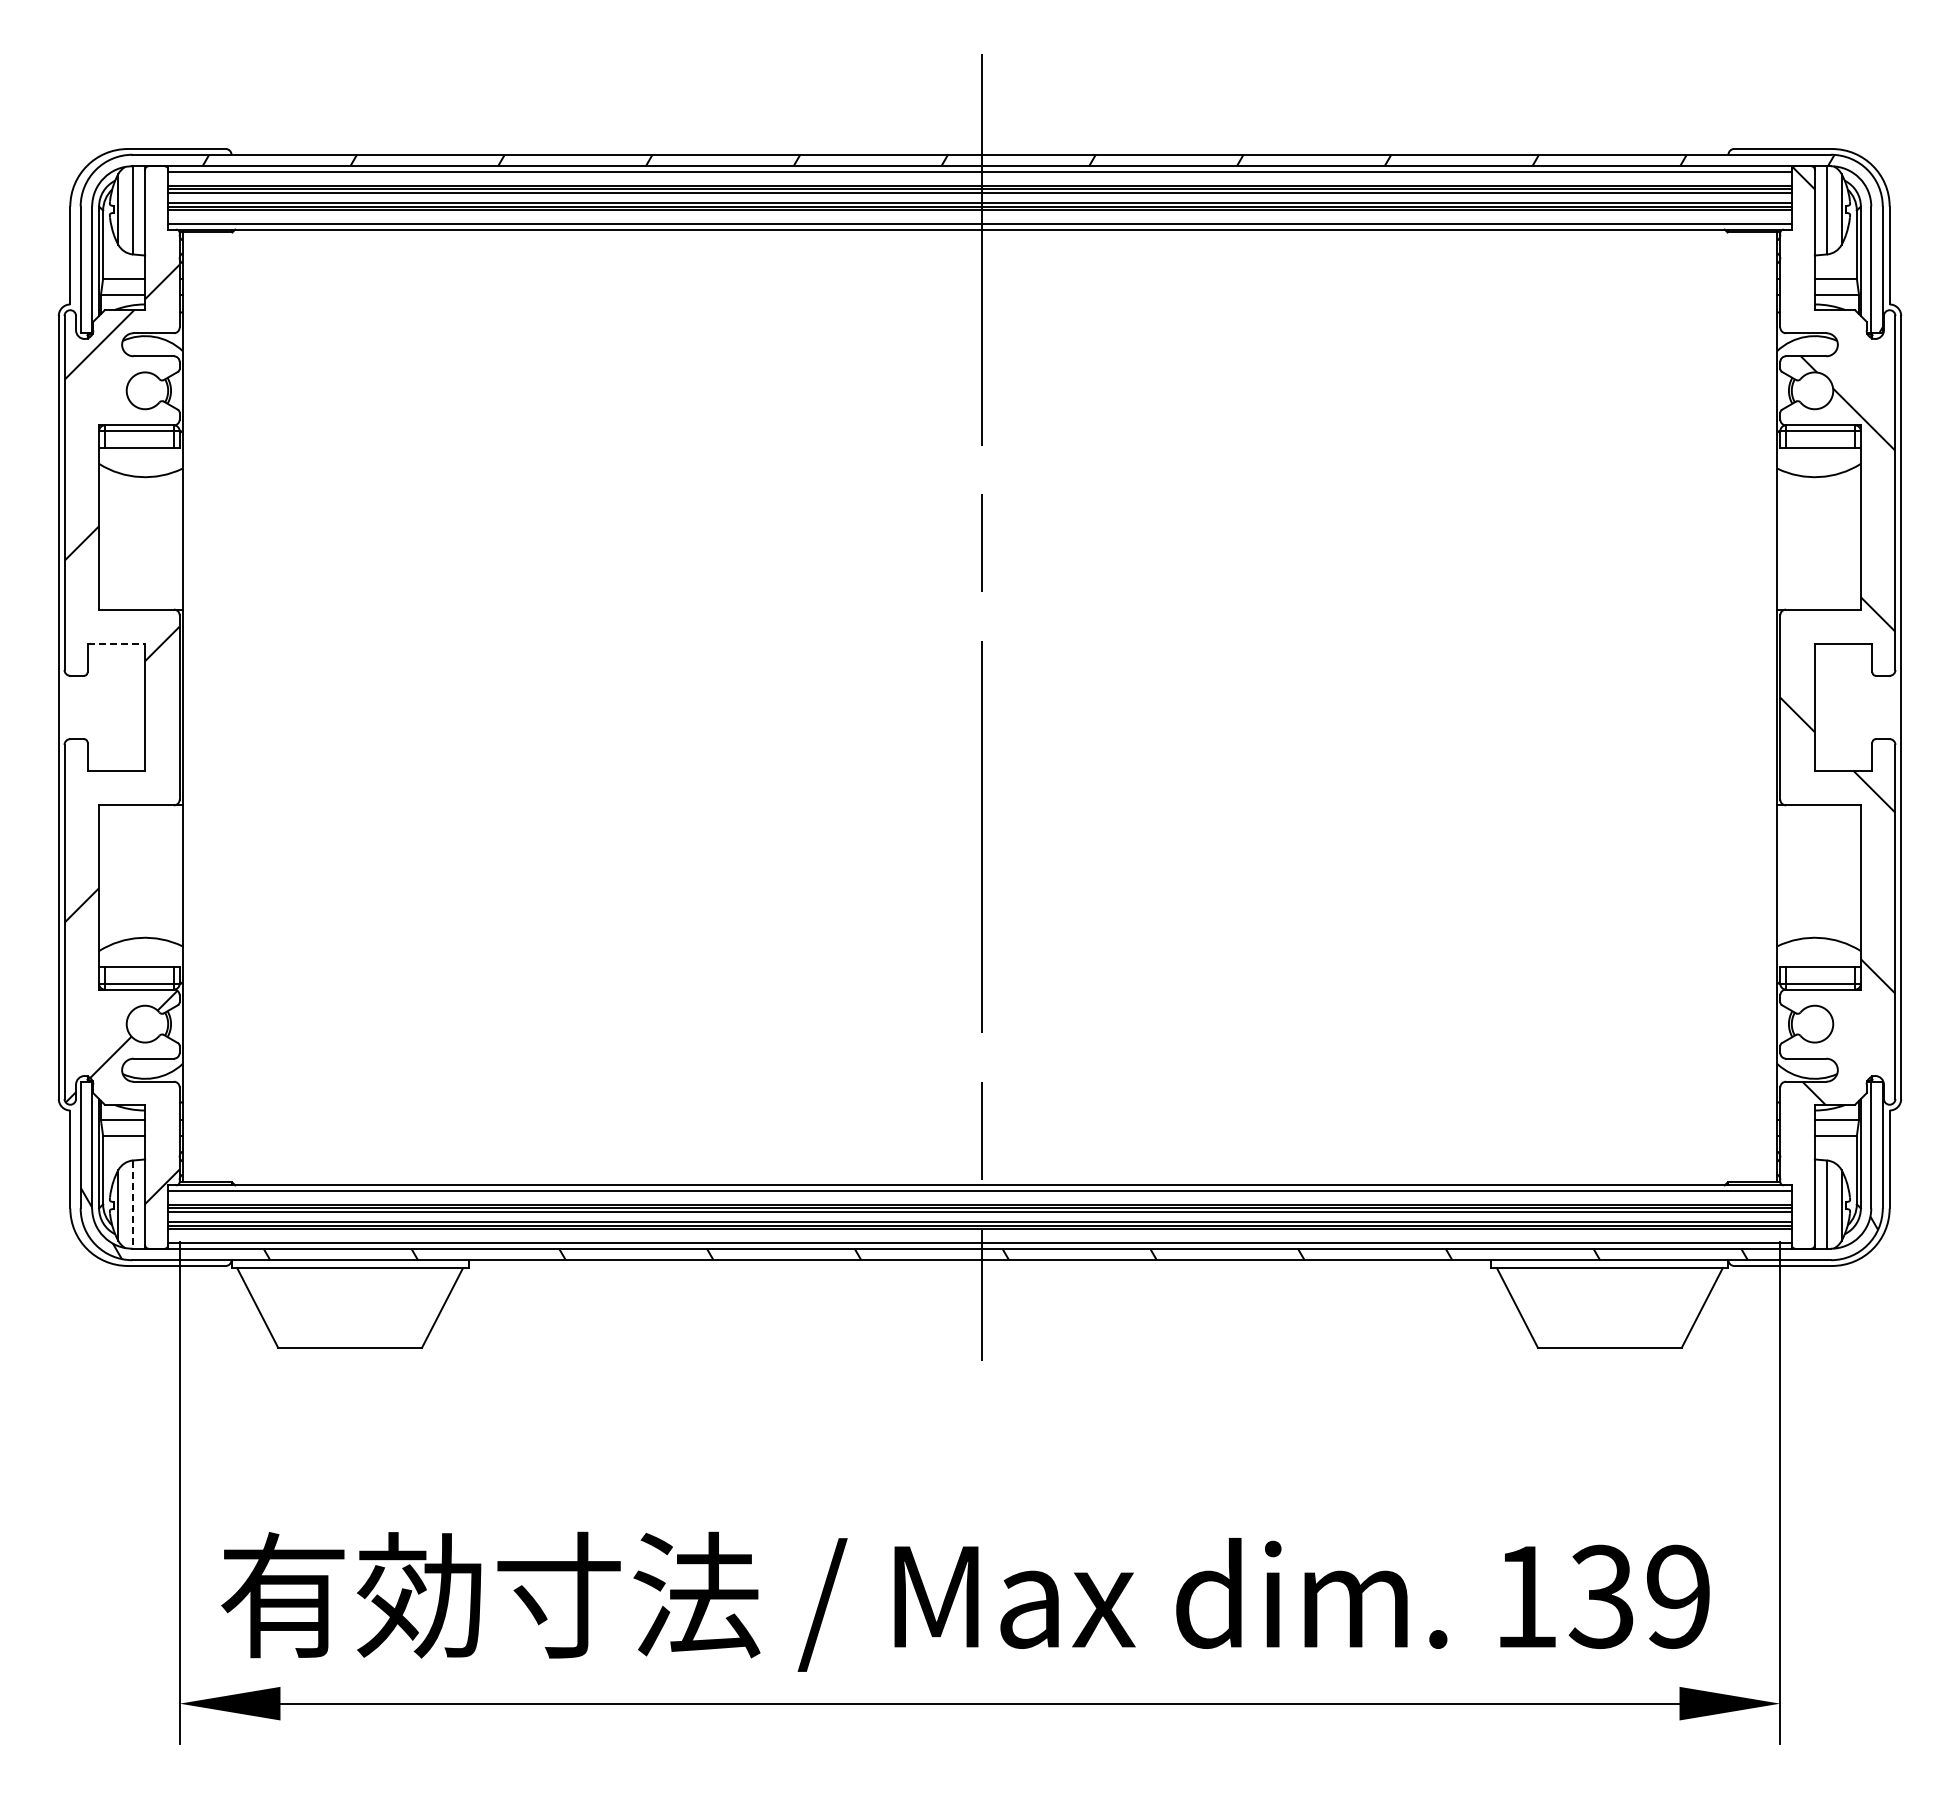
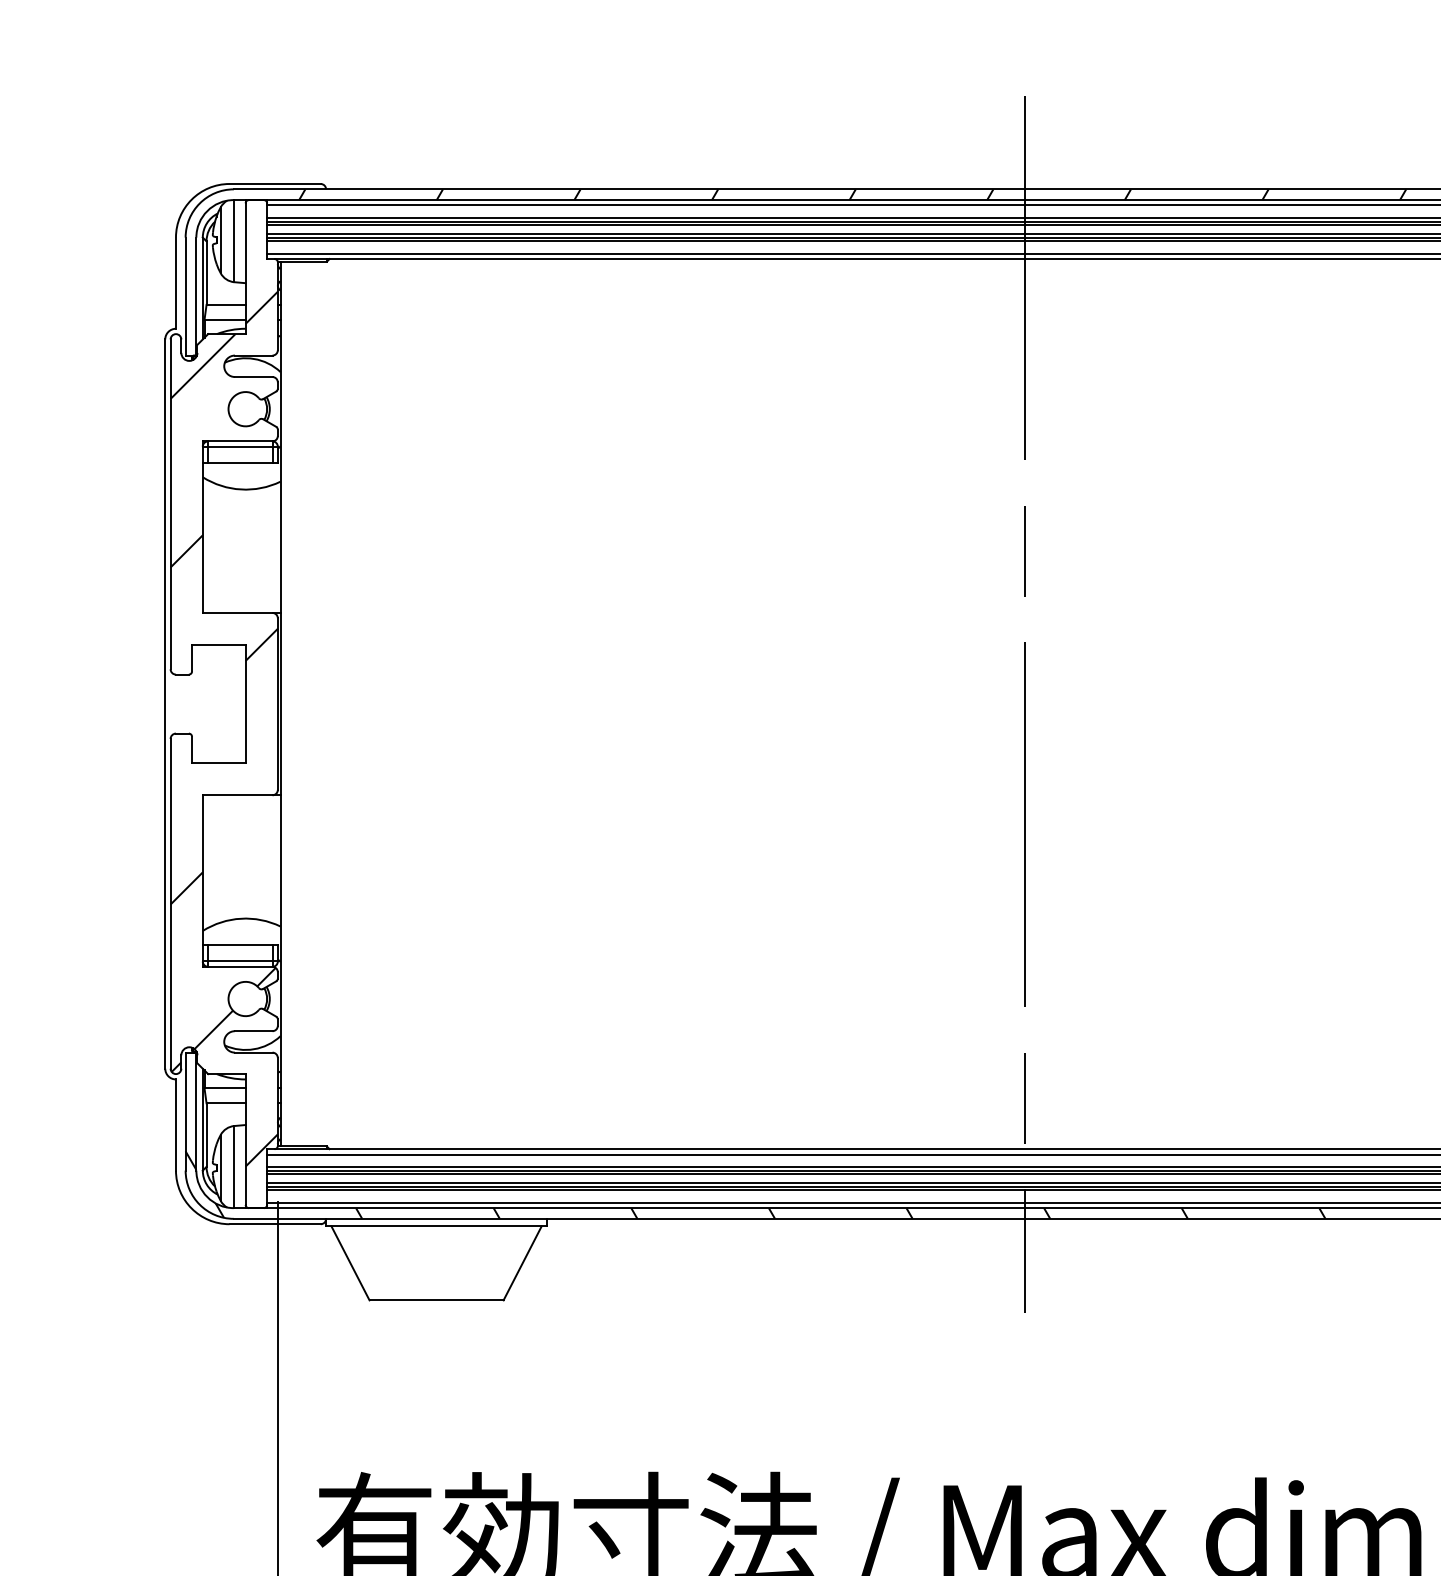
line: (116, 644) -> (219, 645), dashed -> solid
line: (132, 1205) -> (233, 1167), dashed -> solid

